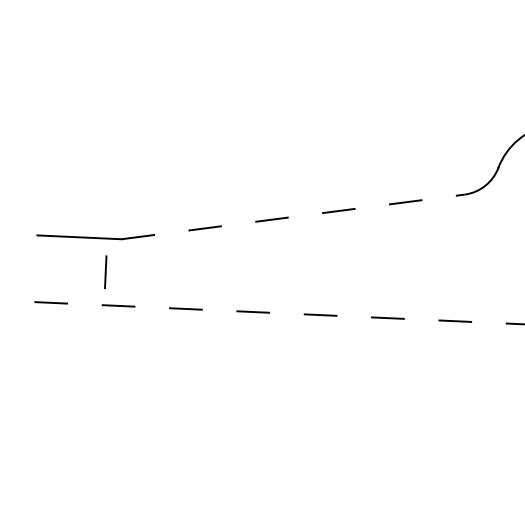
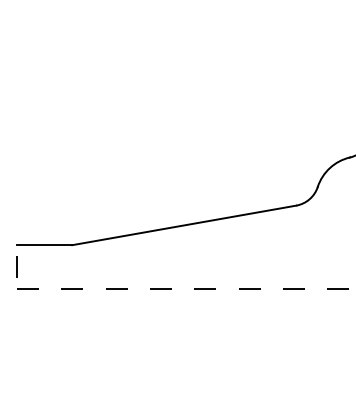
line: (293, 217) -> (184, 225), dashed -> solid
line: (105, 270) -> (16, 266), moved

